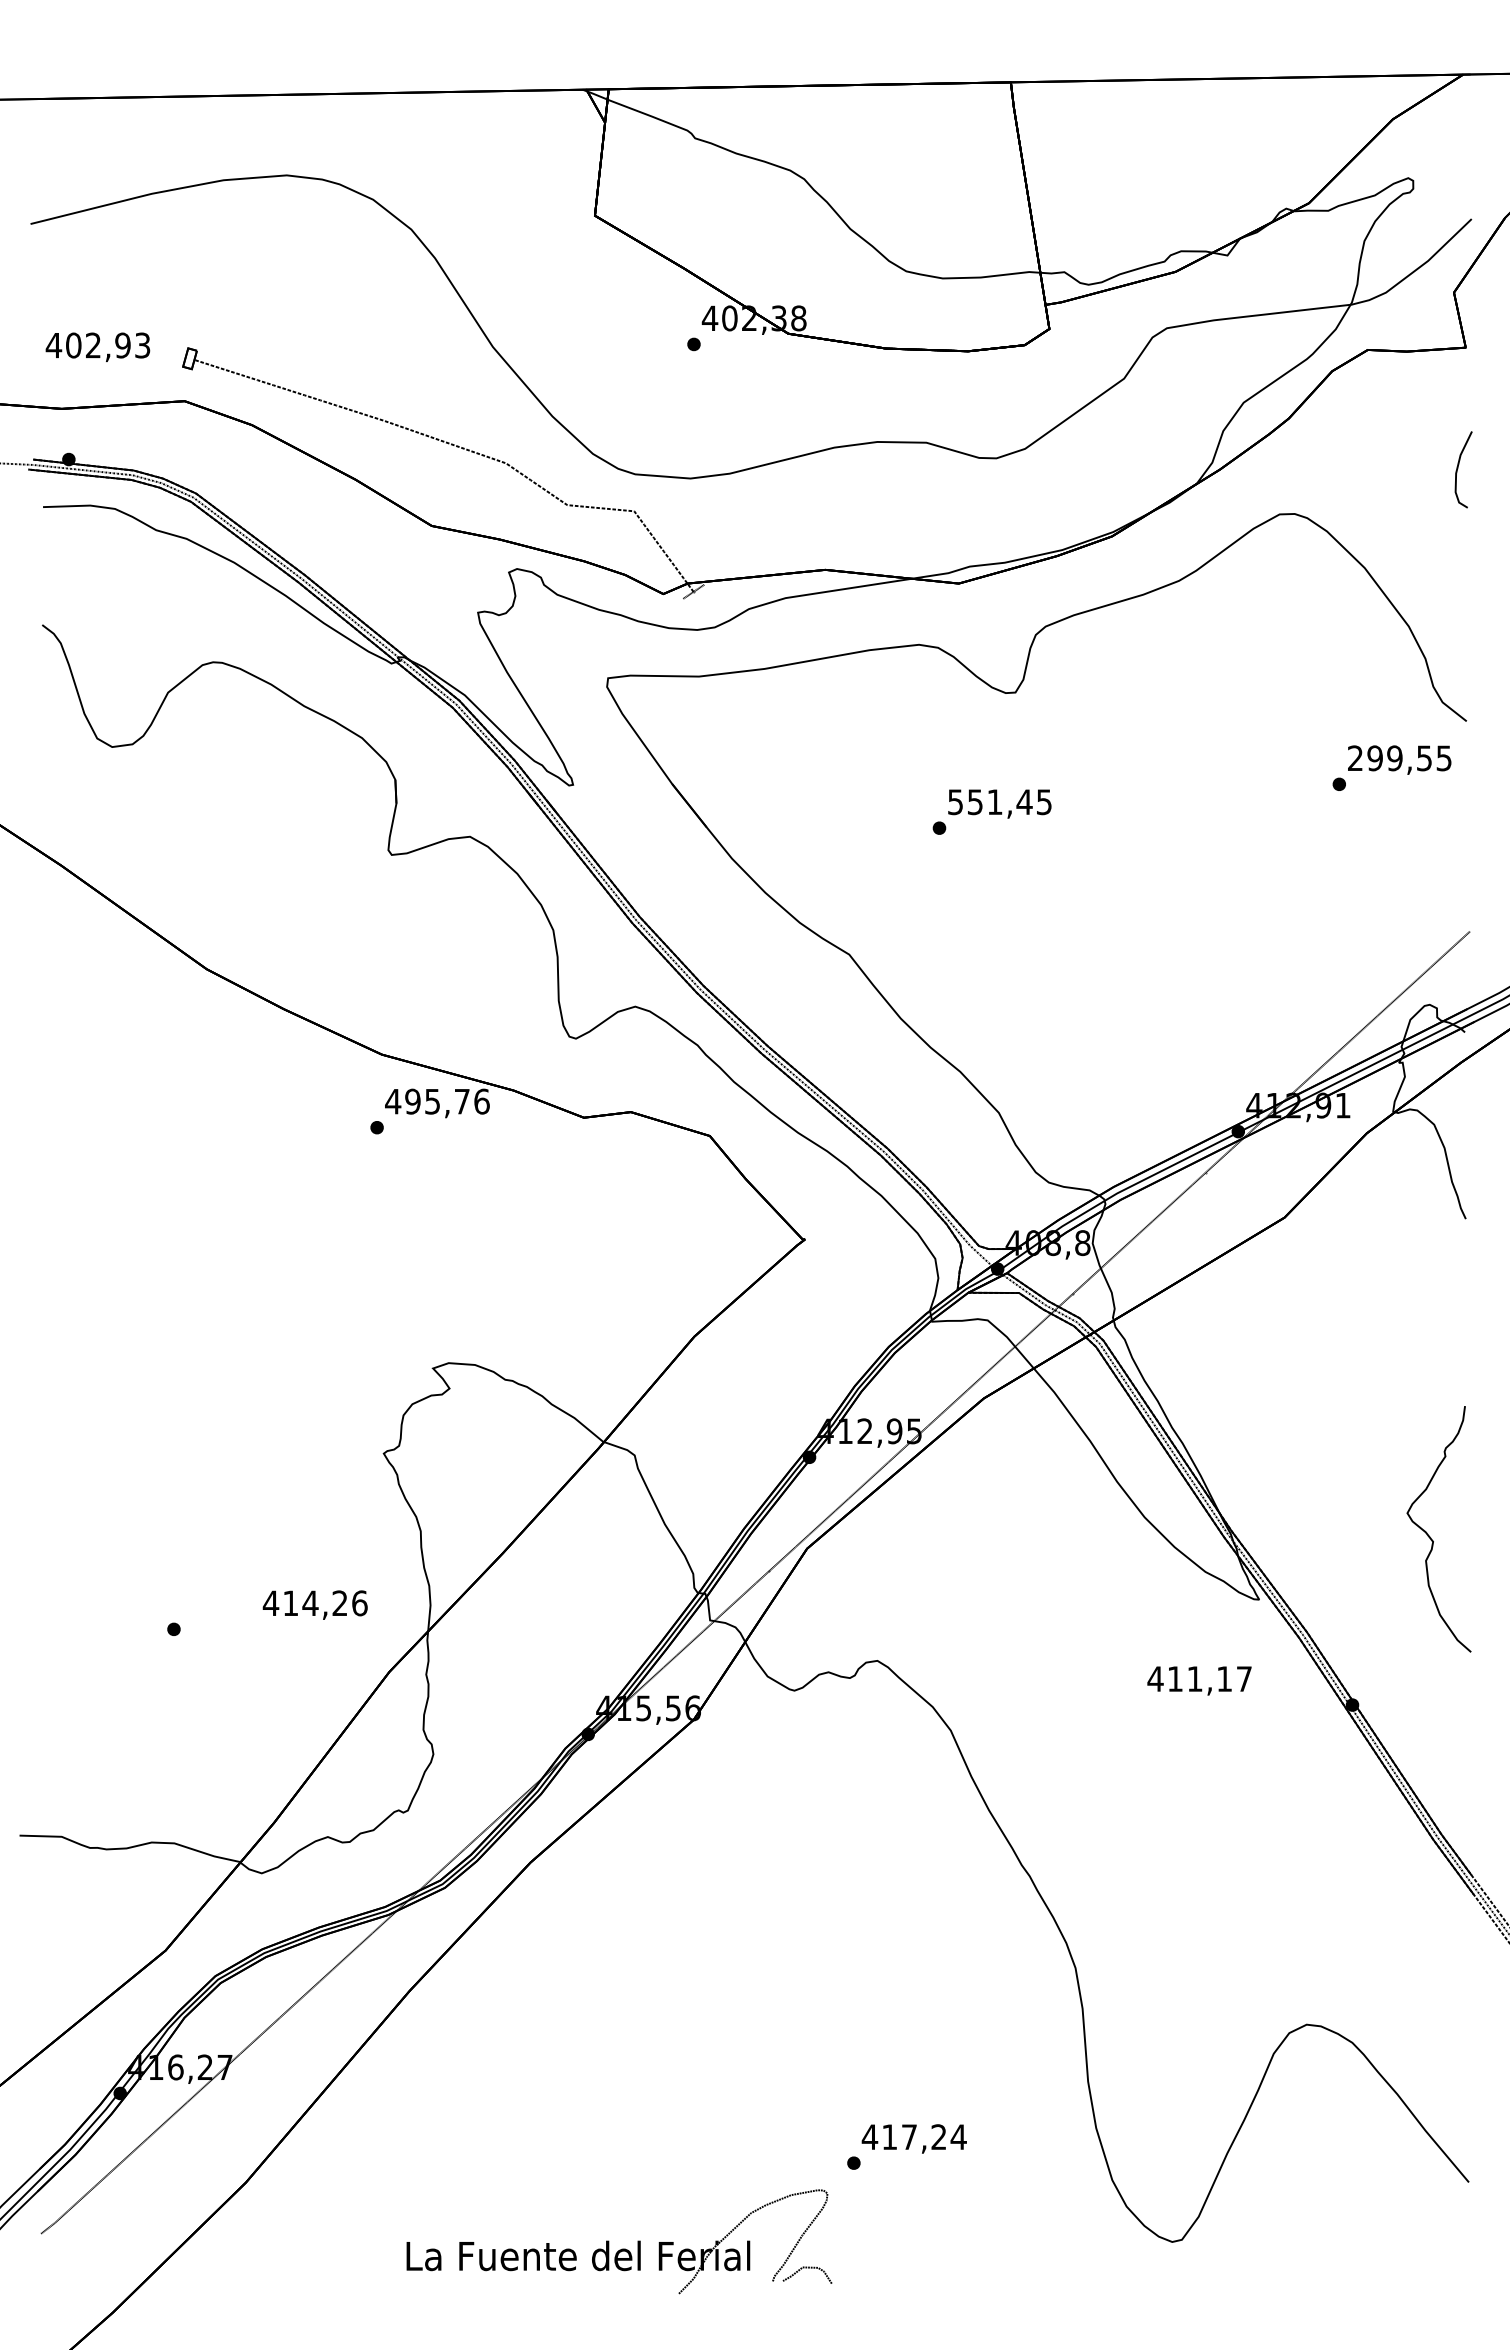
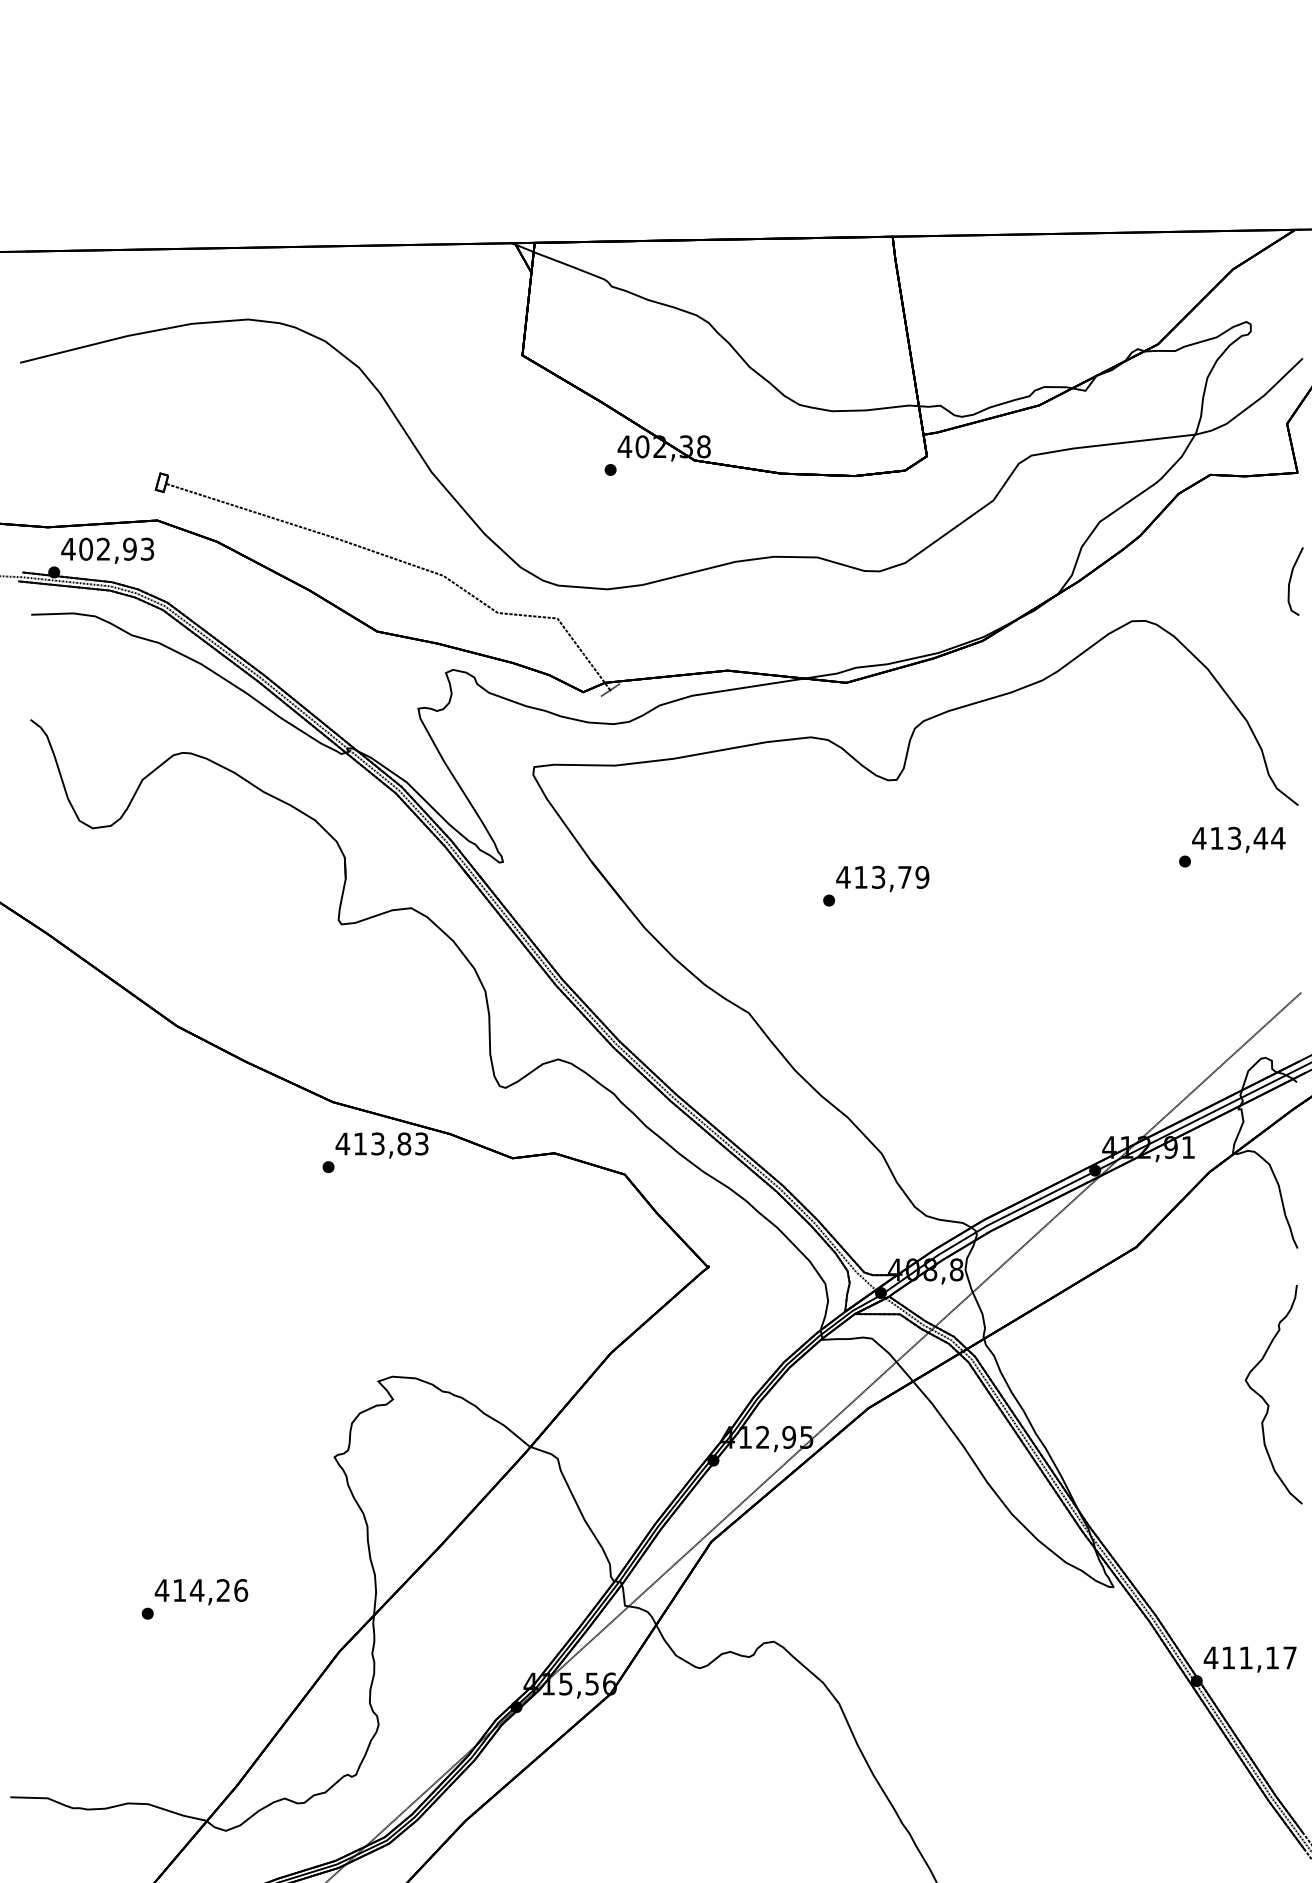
text: (97, 346) -> (107, 550), moved
text: (1399, 758) -> (1238, 838), 299,55 -> 413,44
text: (999, 802) -> (882, 877), 551,45 -> 413,79
text: (447, 1101) -> (391, 1143), 495,76 -> 413,83
curve: (1430, 1536) -> (1266, 1401), moved
text: (314, 1604) -> (200, 1591), moved
text: (1199, 1680) -> (1250, 1659), moved

